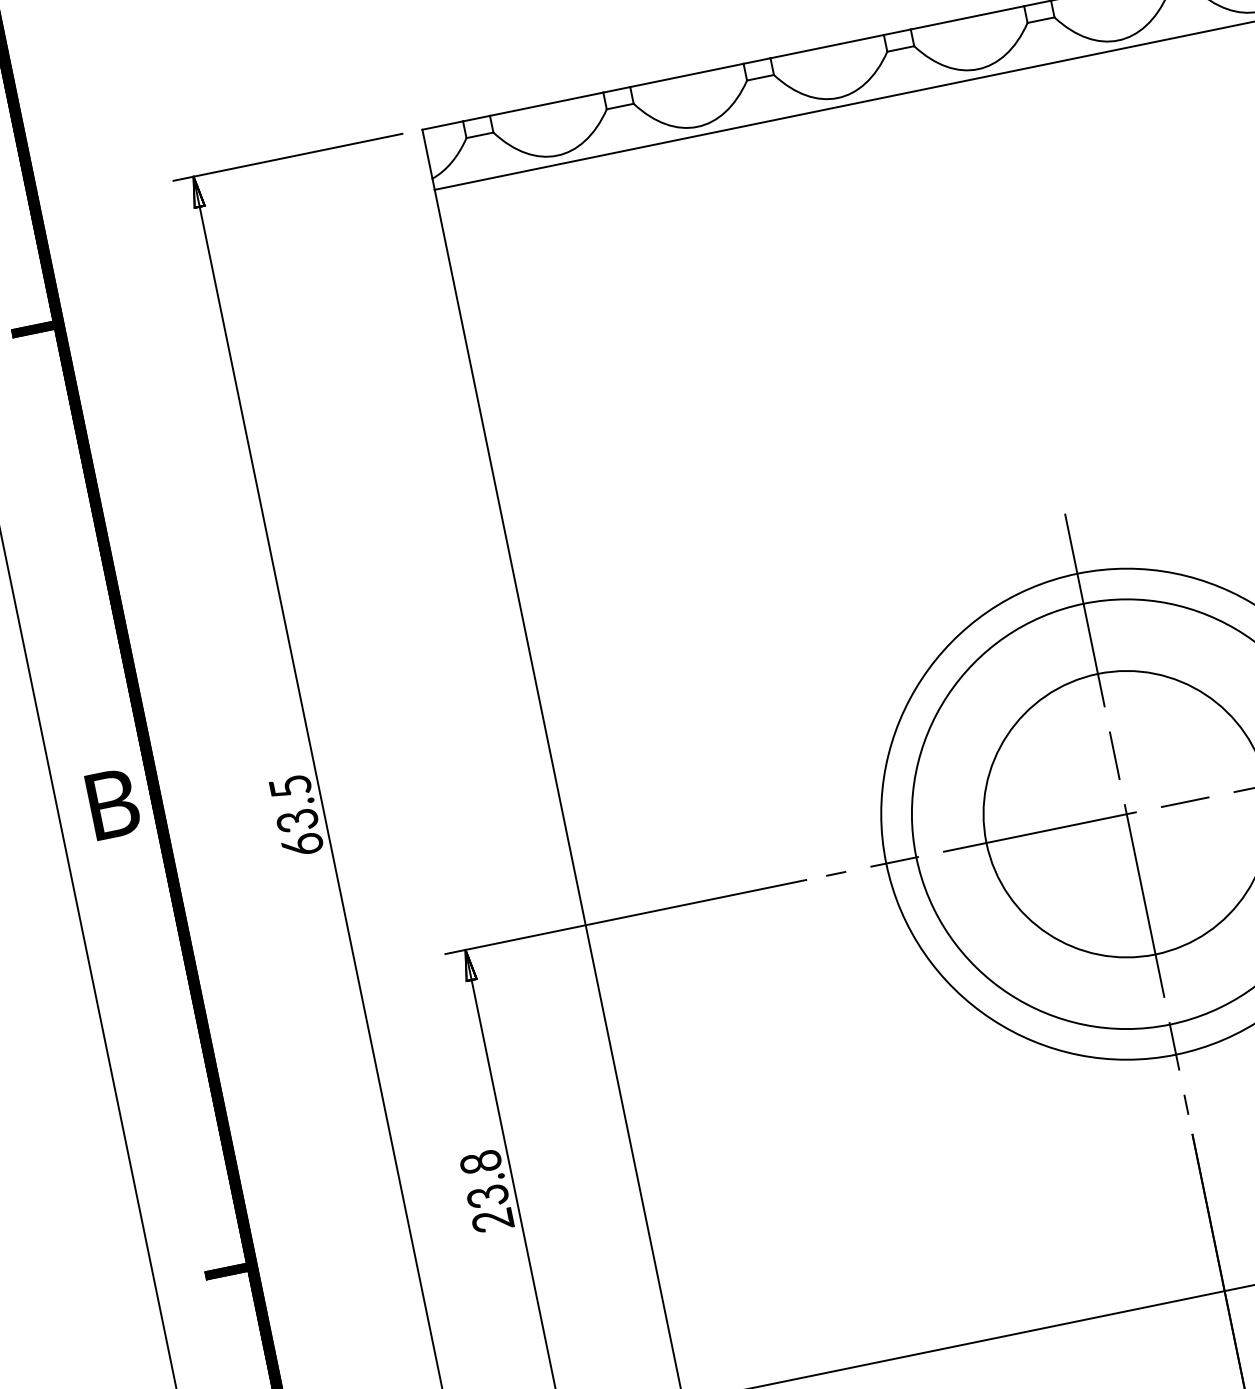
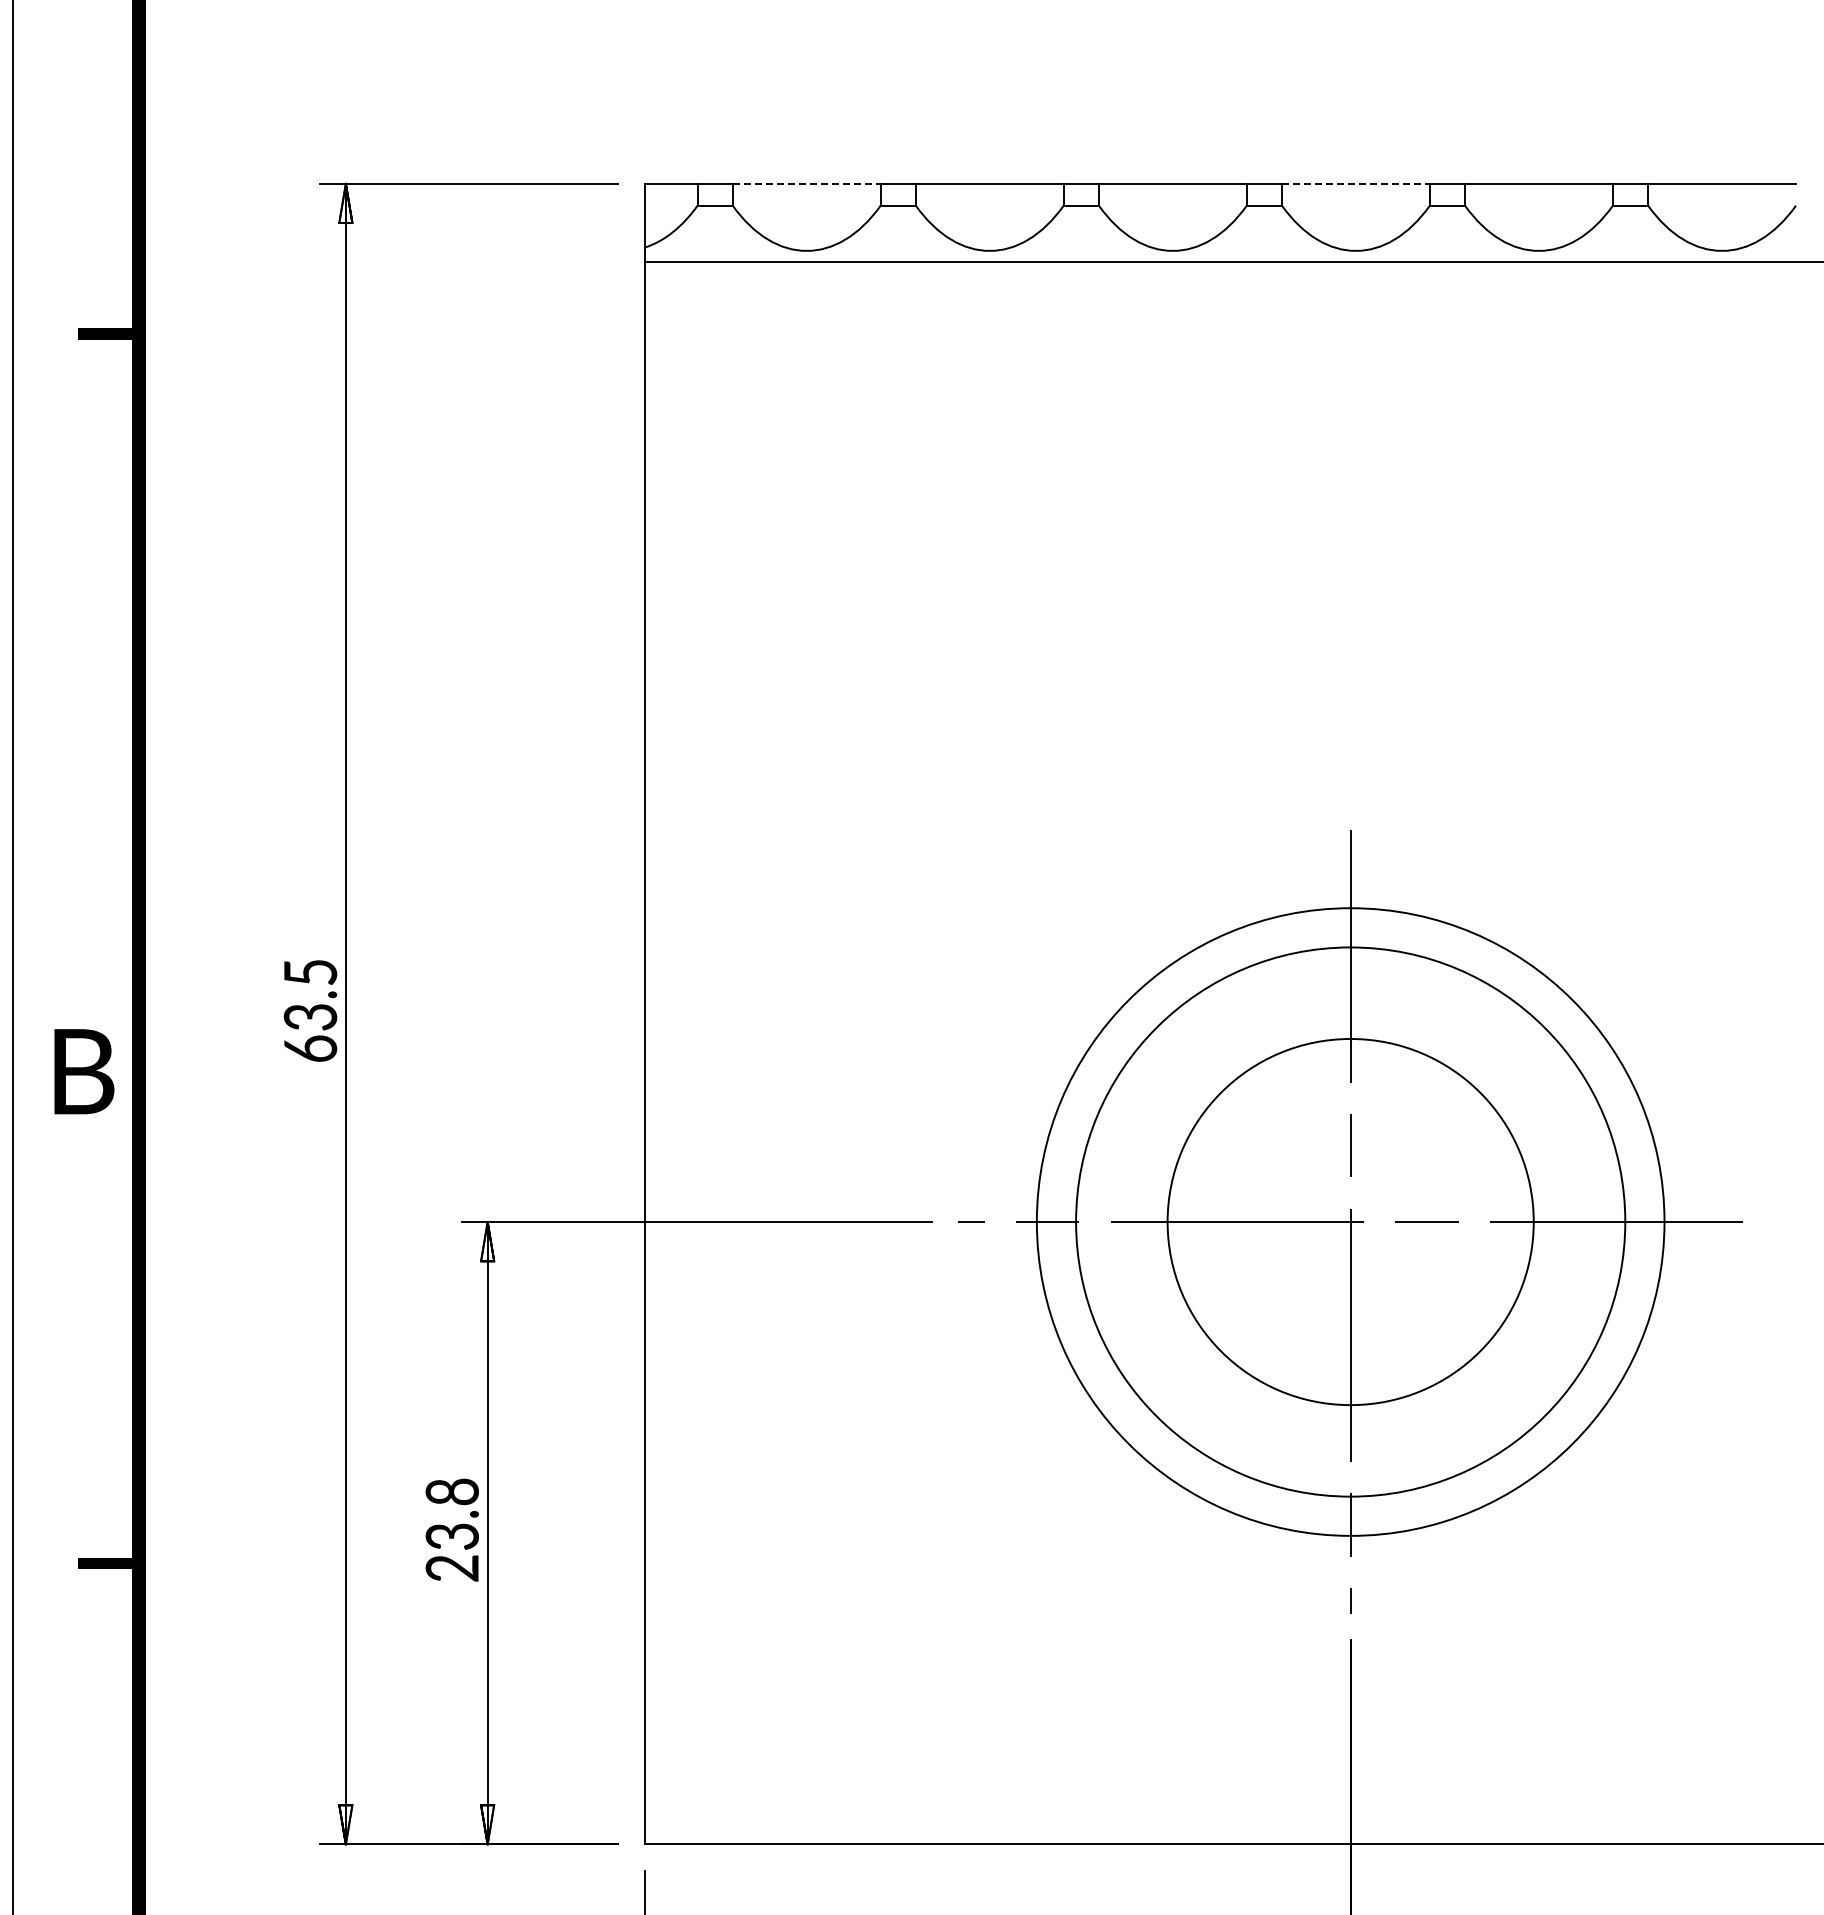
line: (967, 17) -> (1355, 183), solid -> dashed
line: (546, 104) -> (806, 183), solid -> dashed
text: (113, 803) -> (84, 1071), moved

